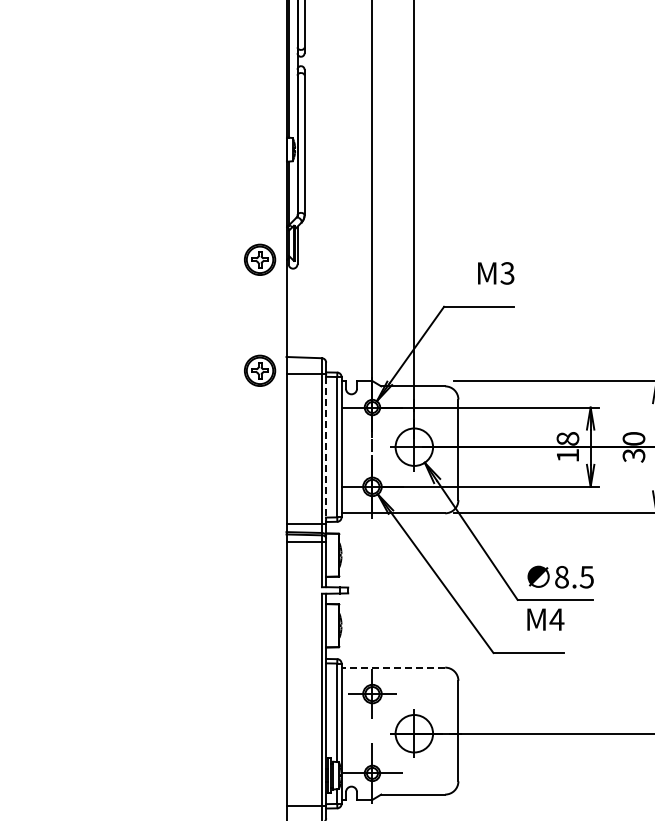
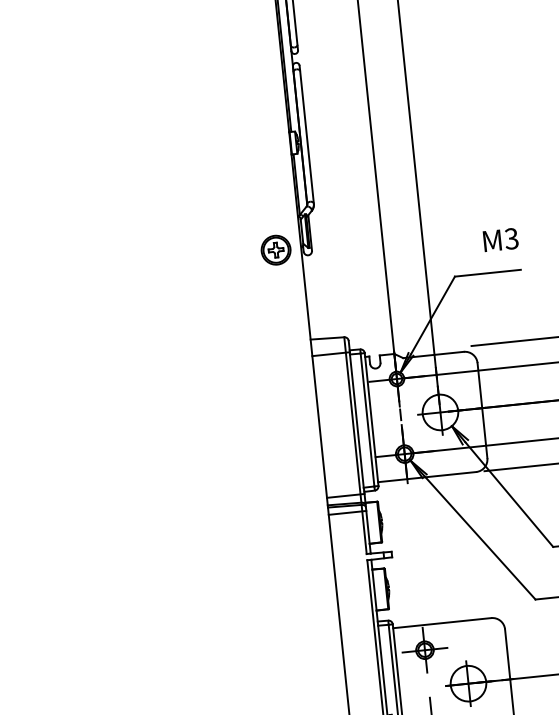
part: (260, 370) -> (287, 354), removed
line: (326, 447) -> (357, 421), dashed -> solid
line: (393, 667) -> (442, 623), dashed -> solid

